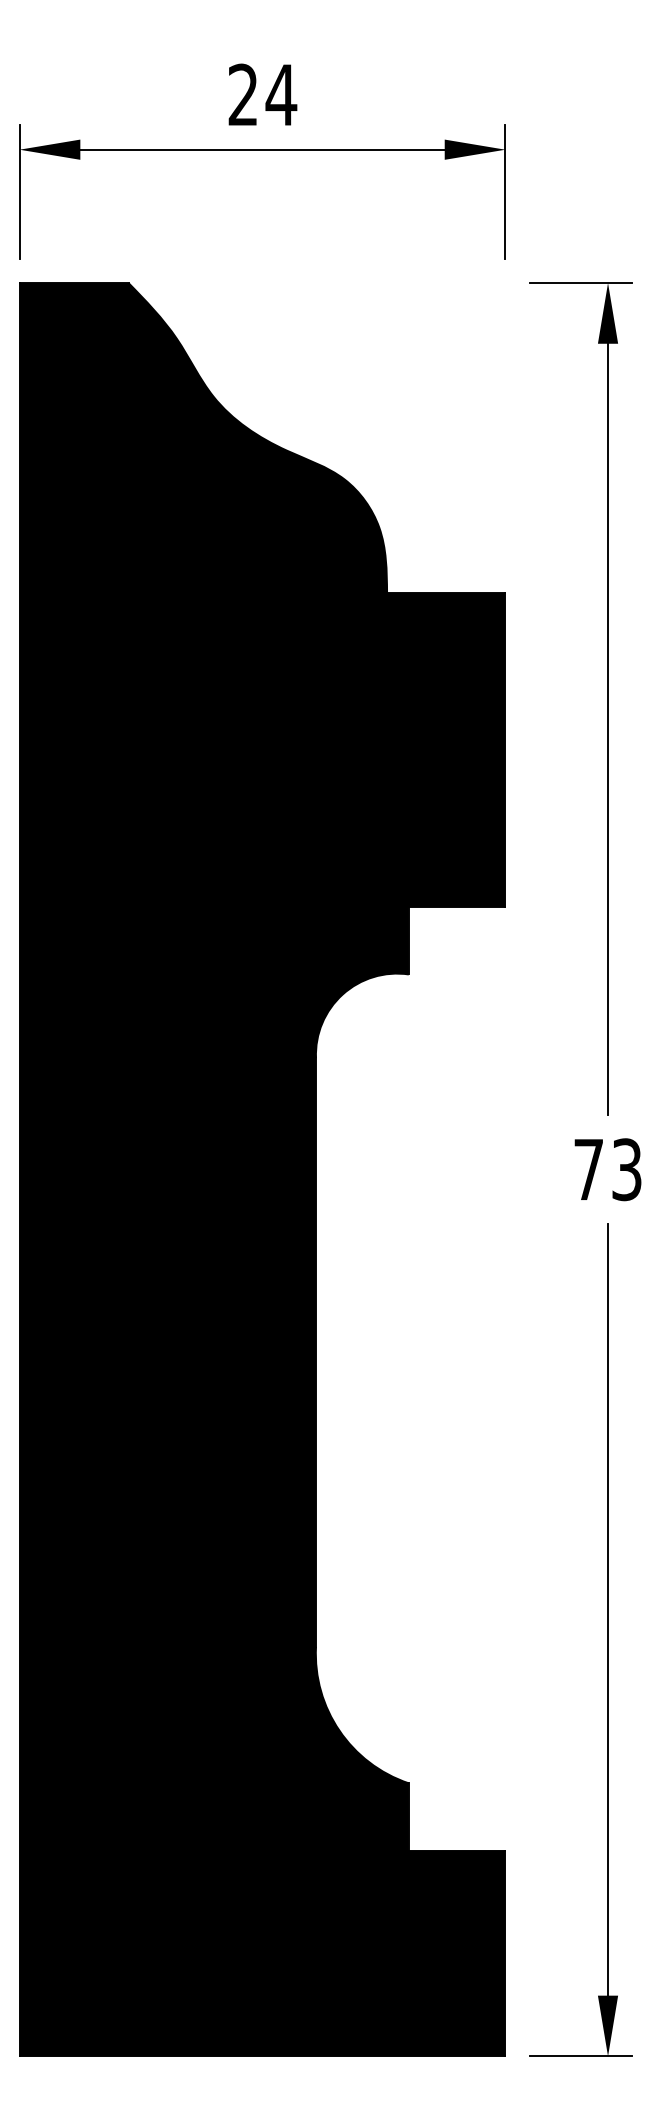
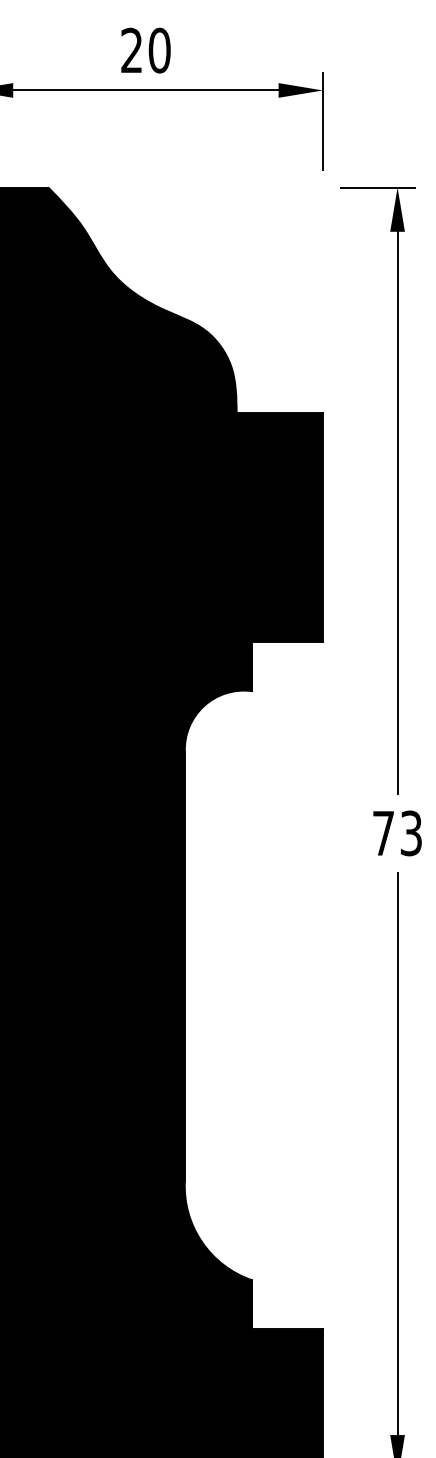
text: (281, 94) -> (159, 50), 24 -> 20

